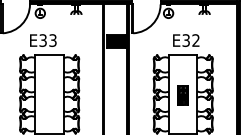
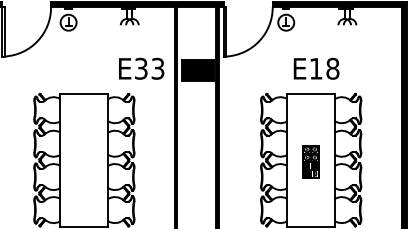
text: (43, 40) -> (141, 68), moved
text: (190, 40) -> (323, 68), E32 -> E18

